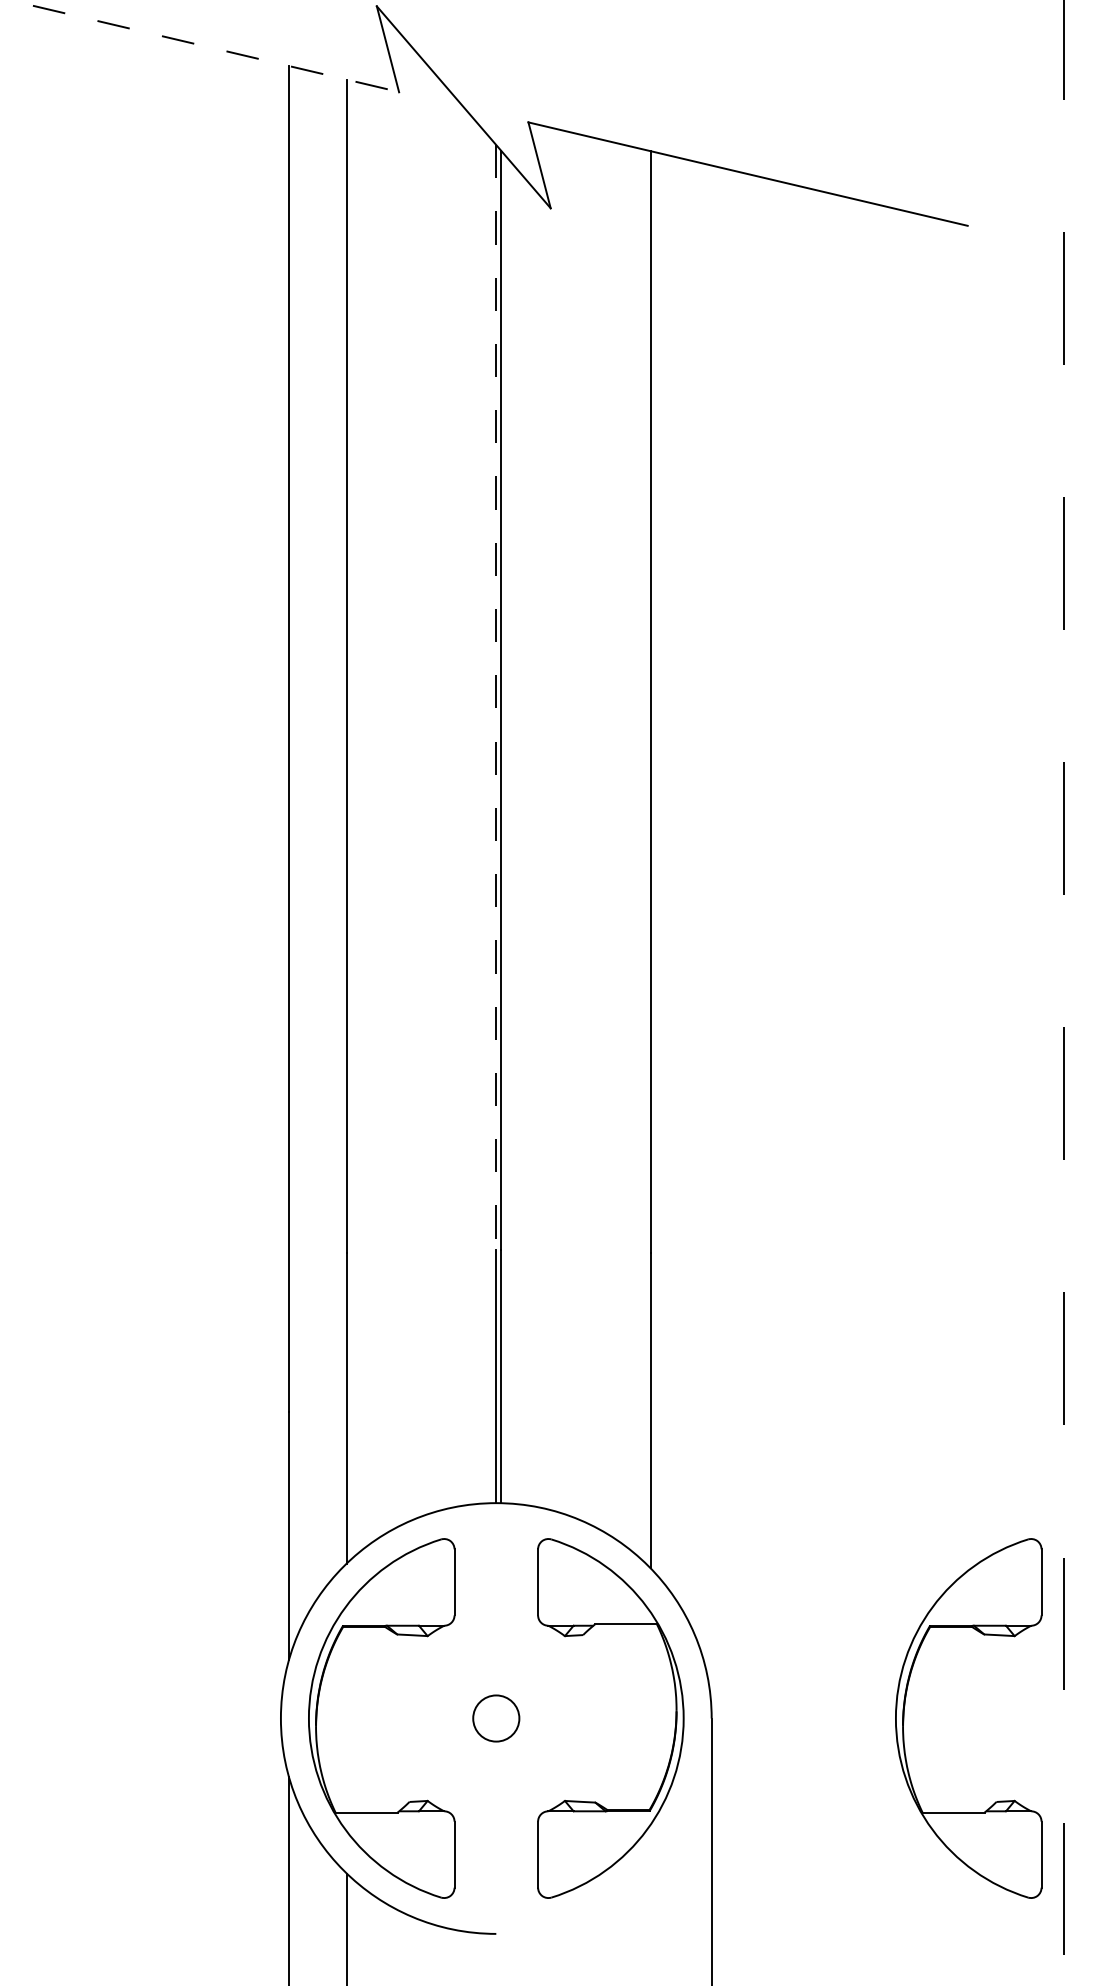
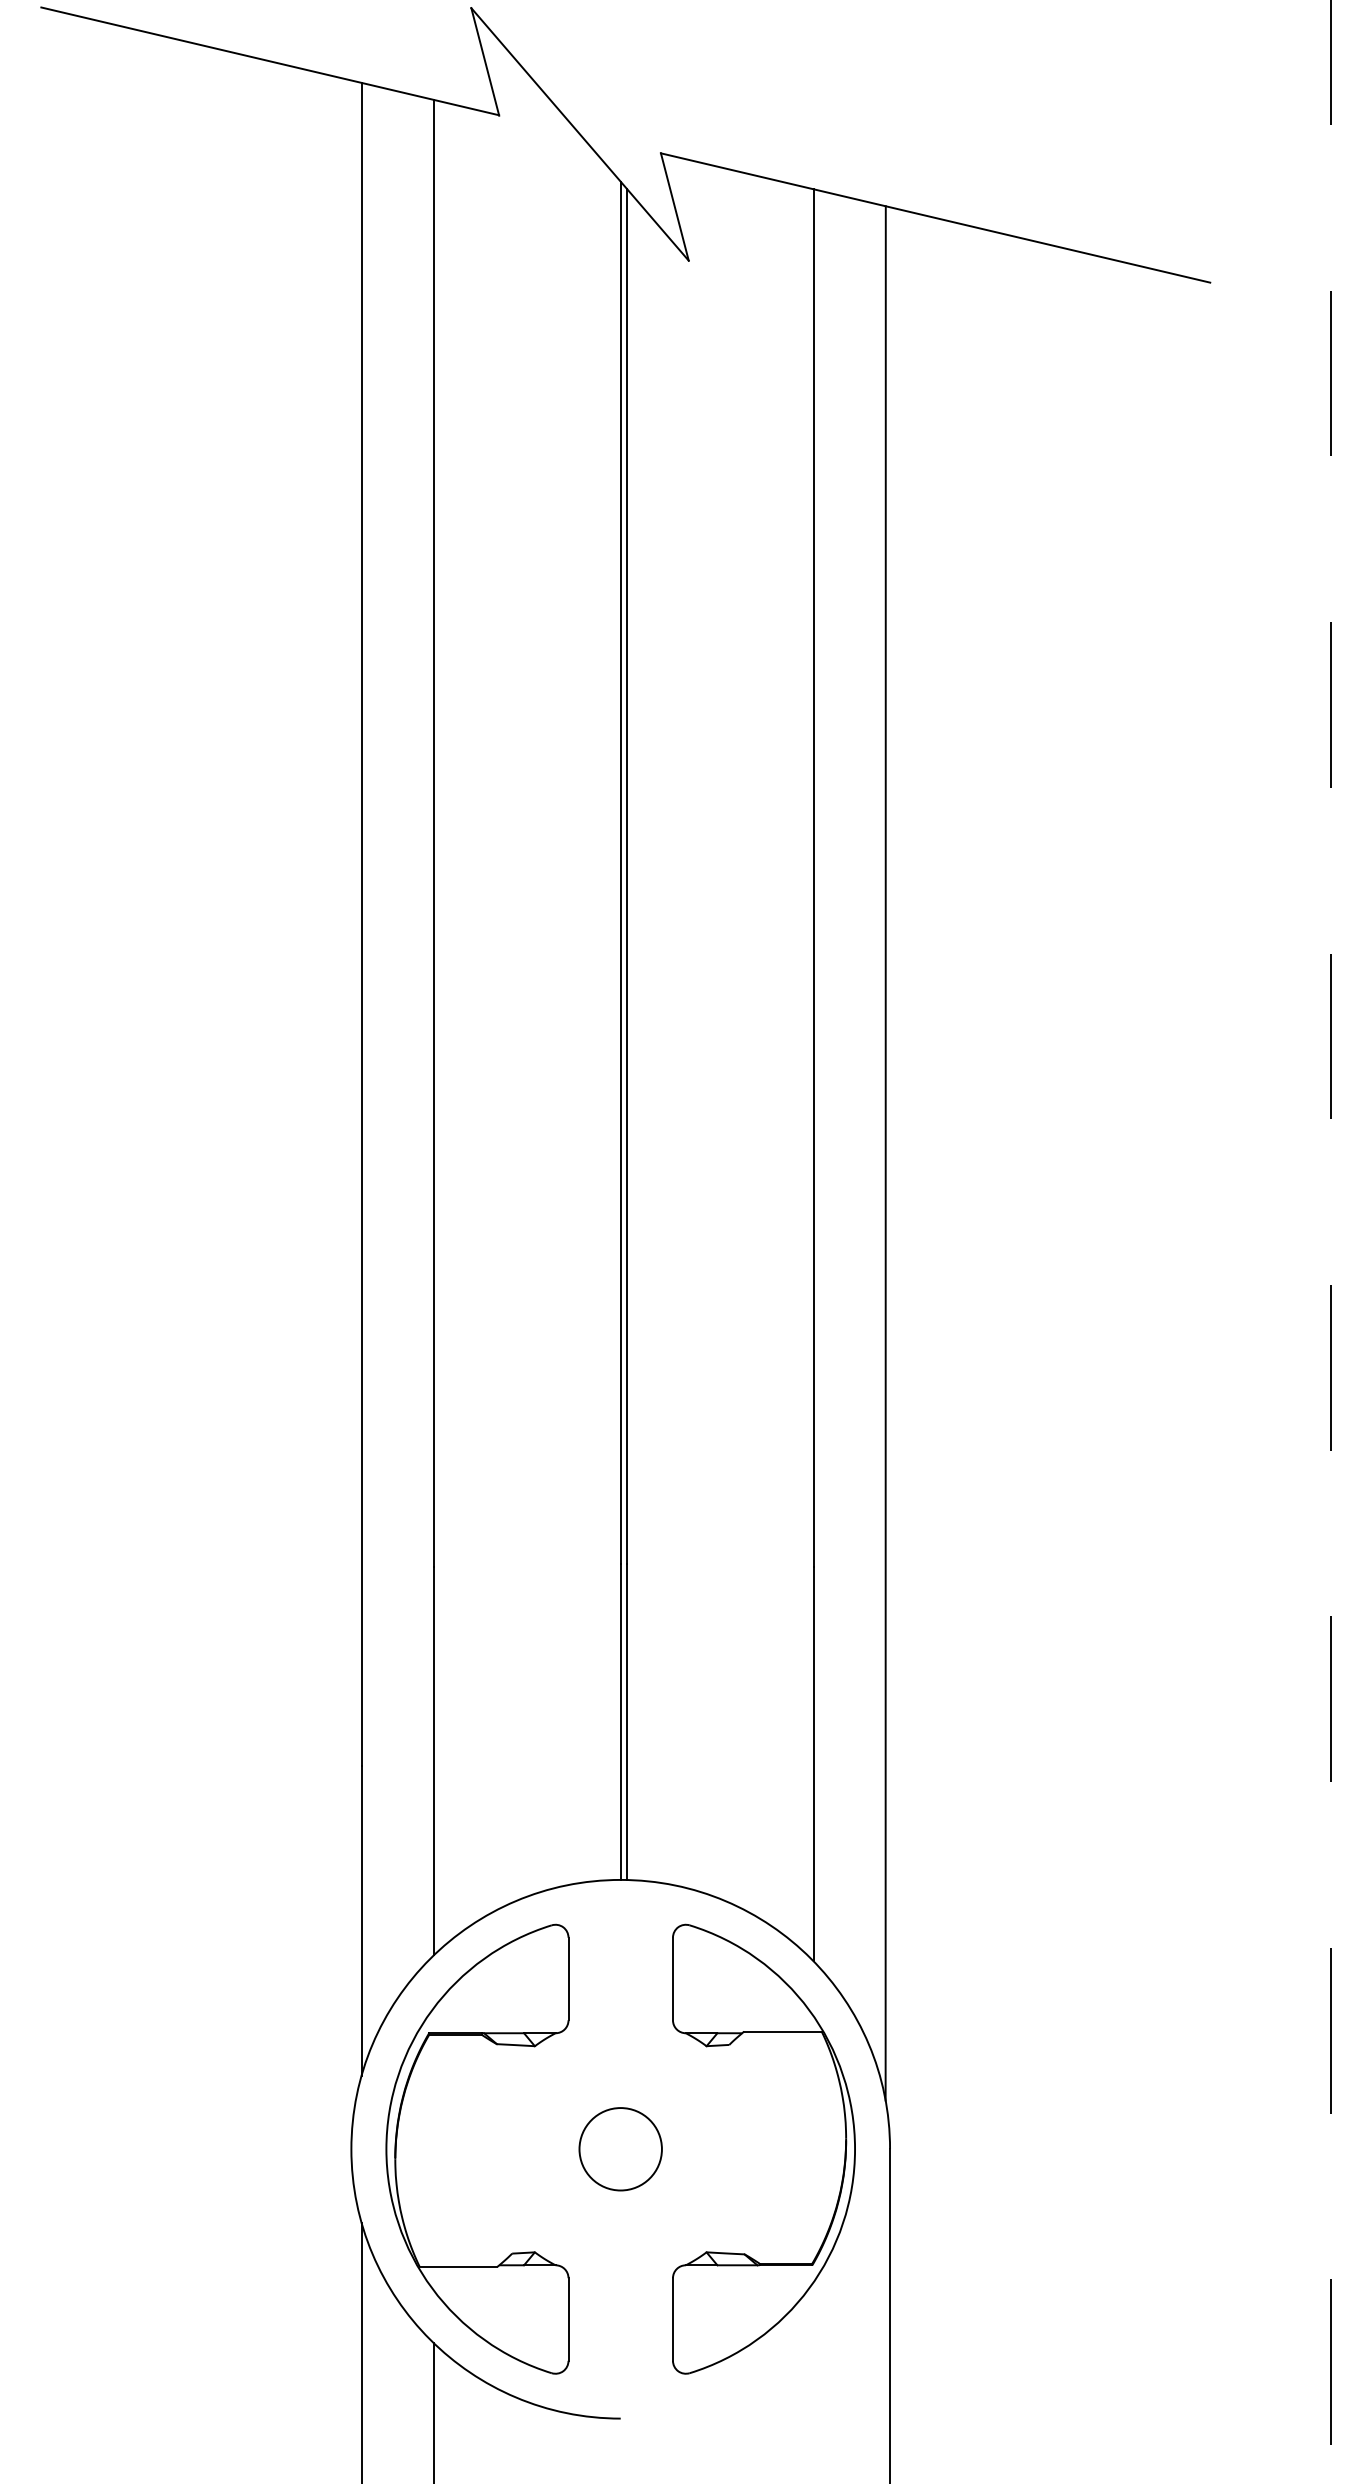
line: (216, 48) -> (270, 60), dashed -> solid
line: (496, 697) -> (620, 872), dashed -> solid
line: (708, 921) -> (886, 1152), added
circle: (496, 1718) -> (620, 2149), size x1.43
part: (904, 1718) -> (1131, 2149), removed

